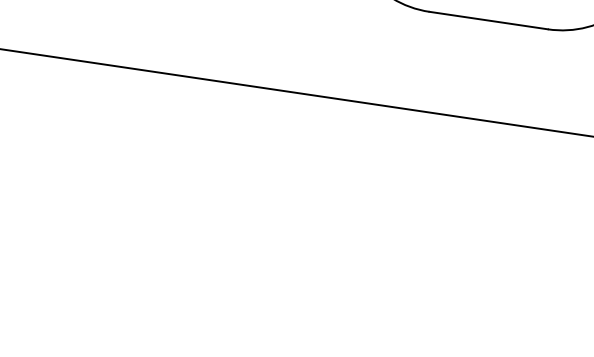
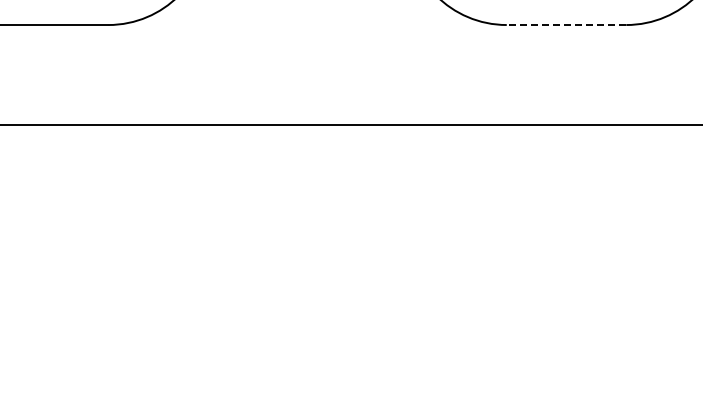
line: (488, 21) -> (566, 25), solid -> dashed

